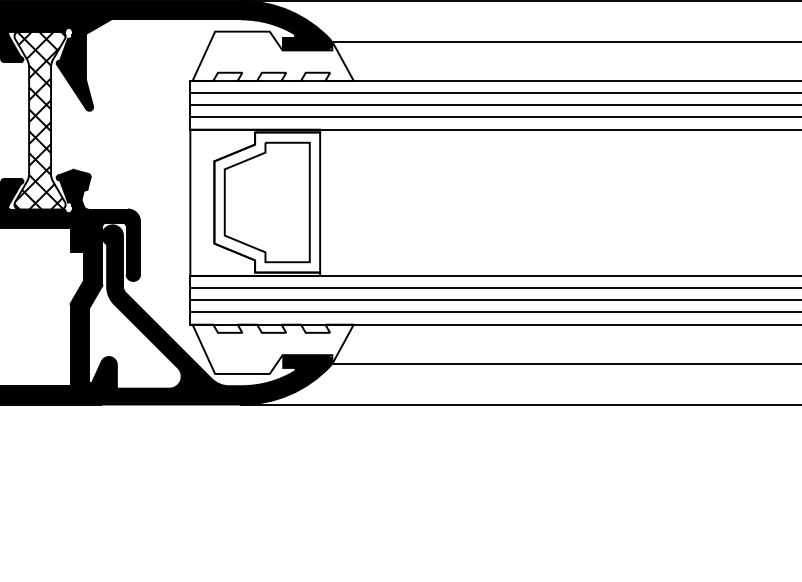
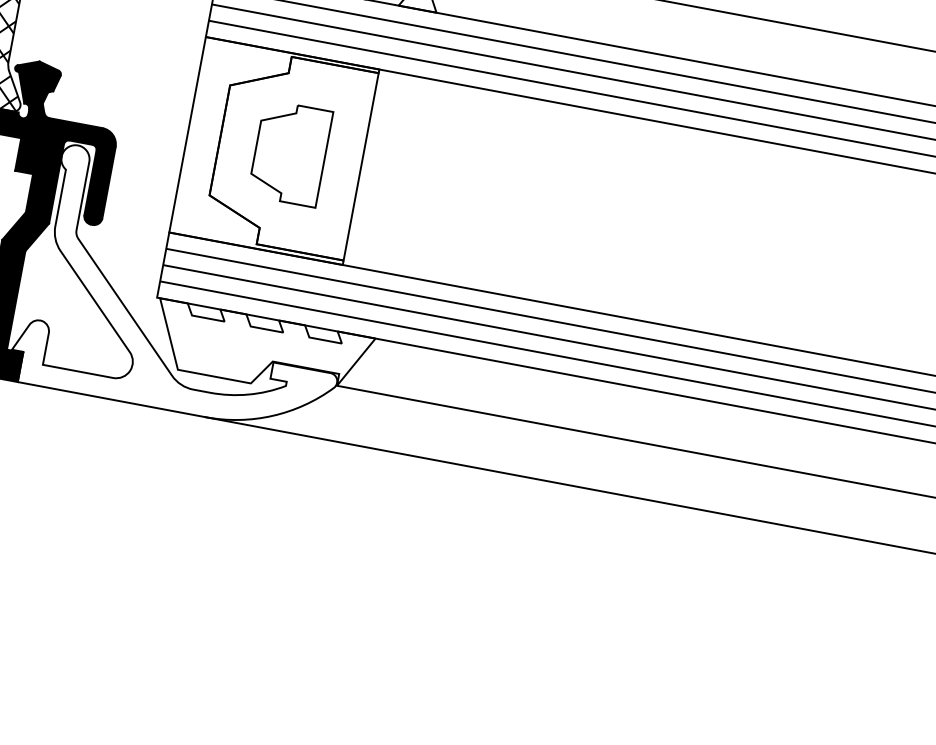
part: (266, 202) -> (289, 153), size x0.6
fill: (211, 314) -> (187, 289), removed

